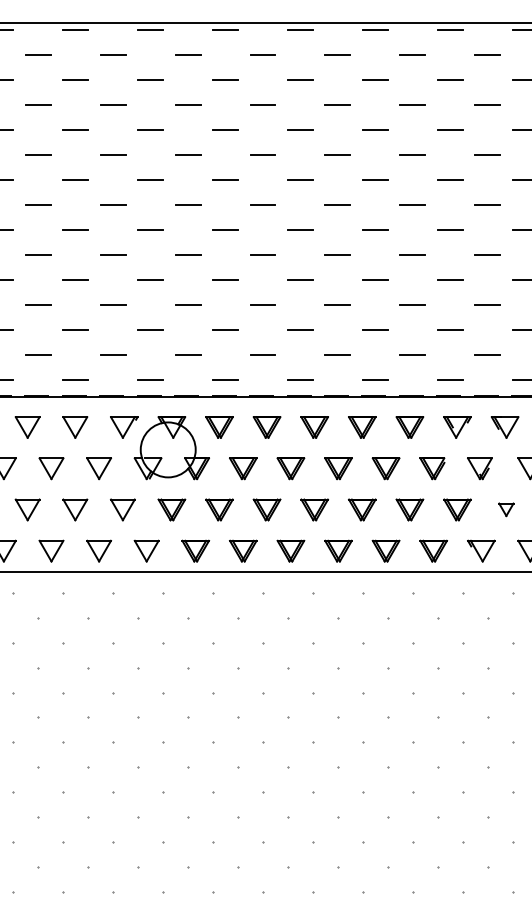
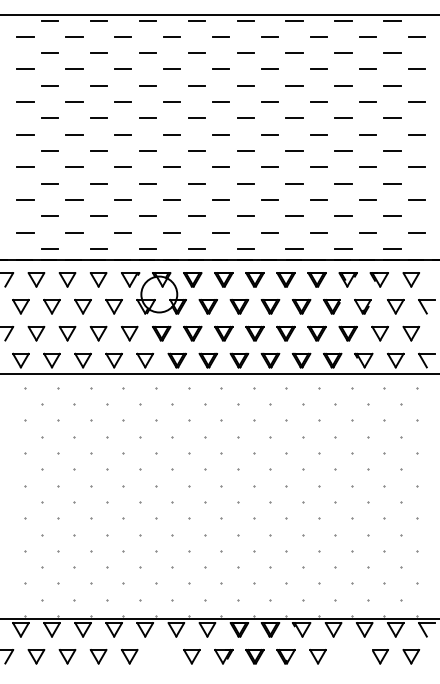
part: (505, 509) -> (379, 333), size x1.67

